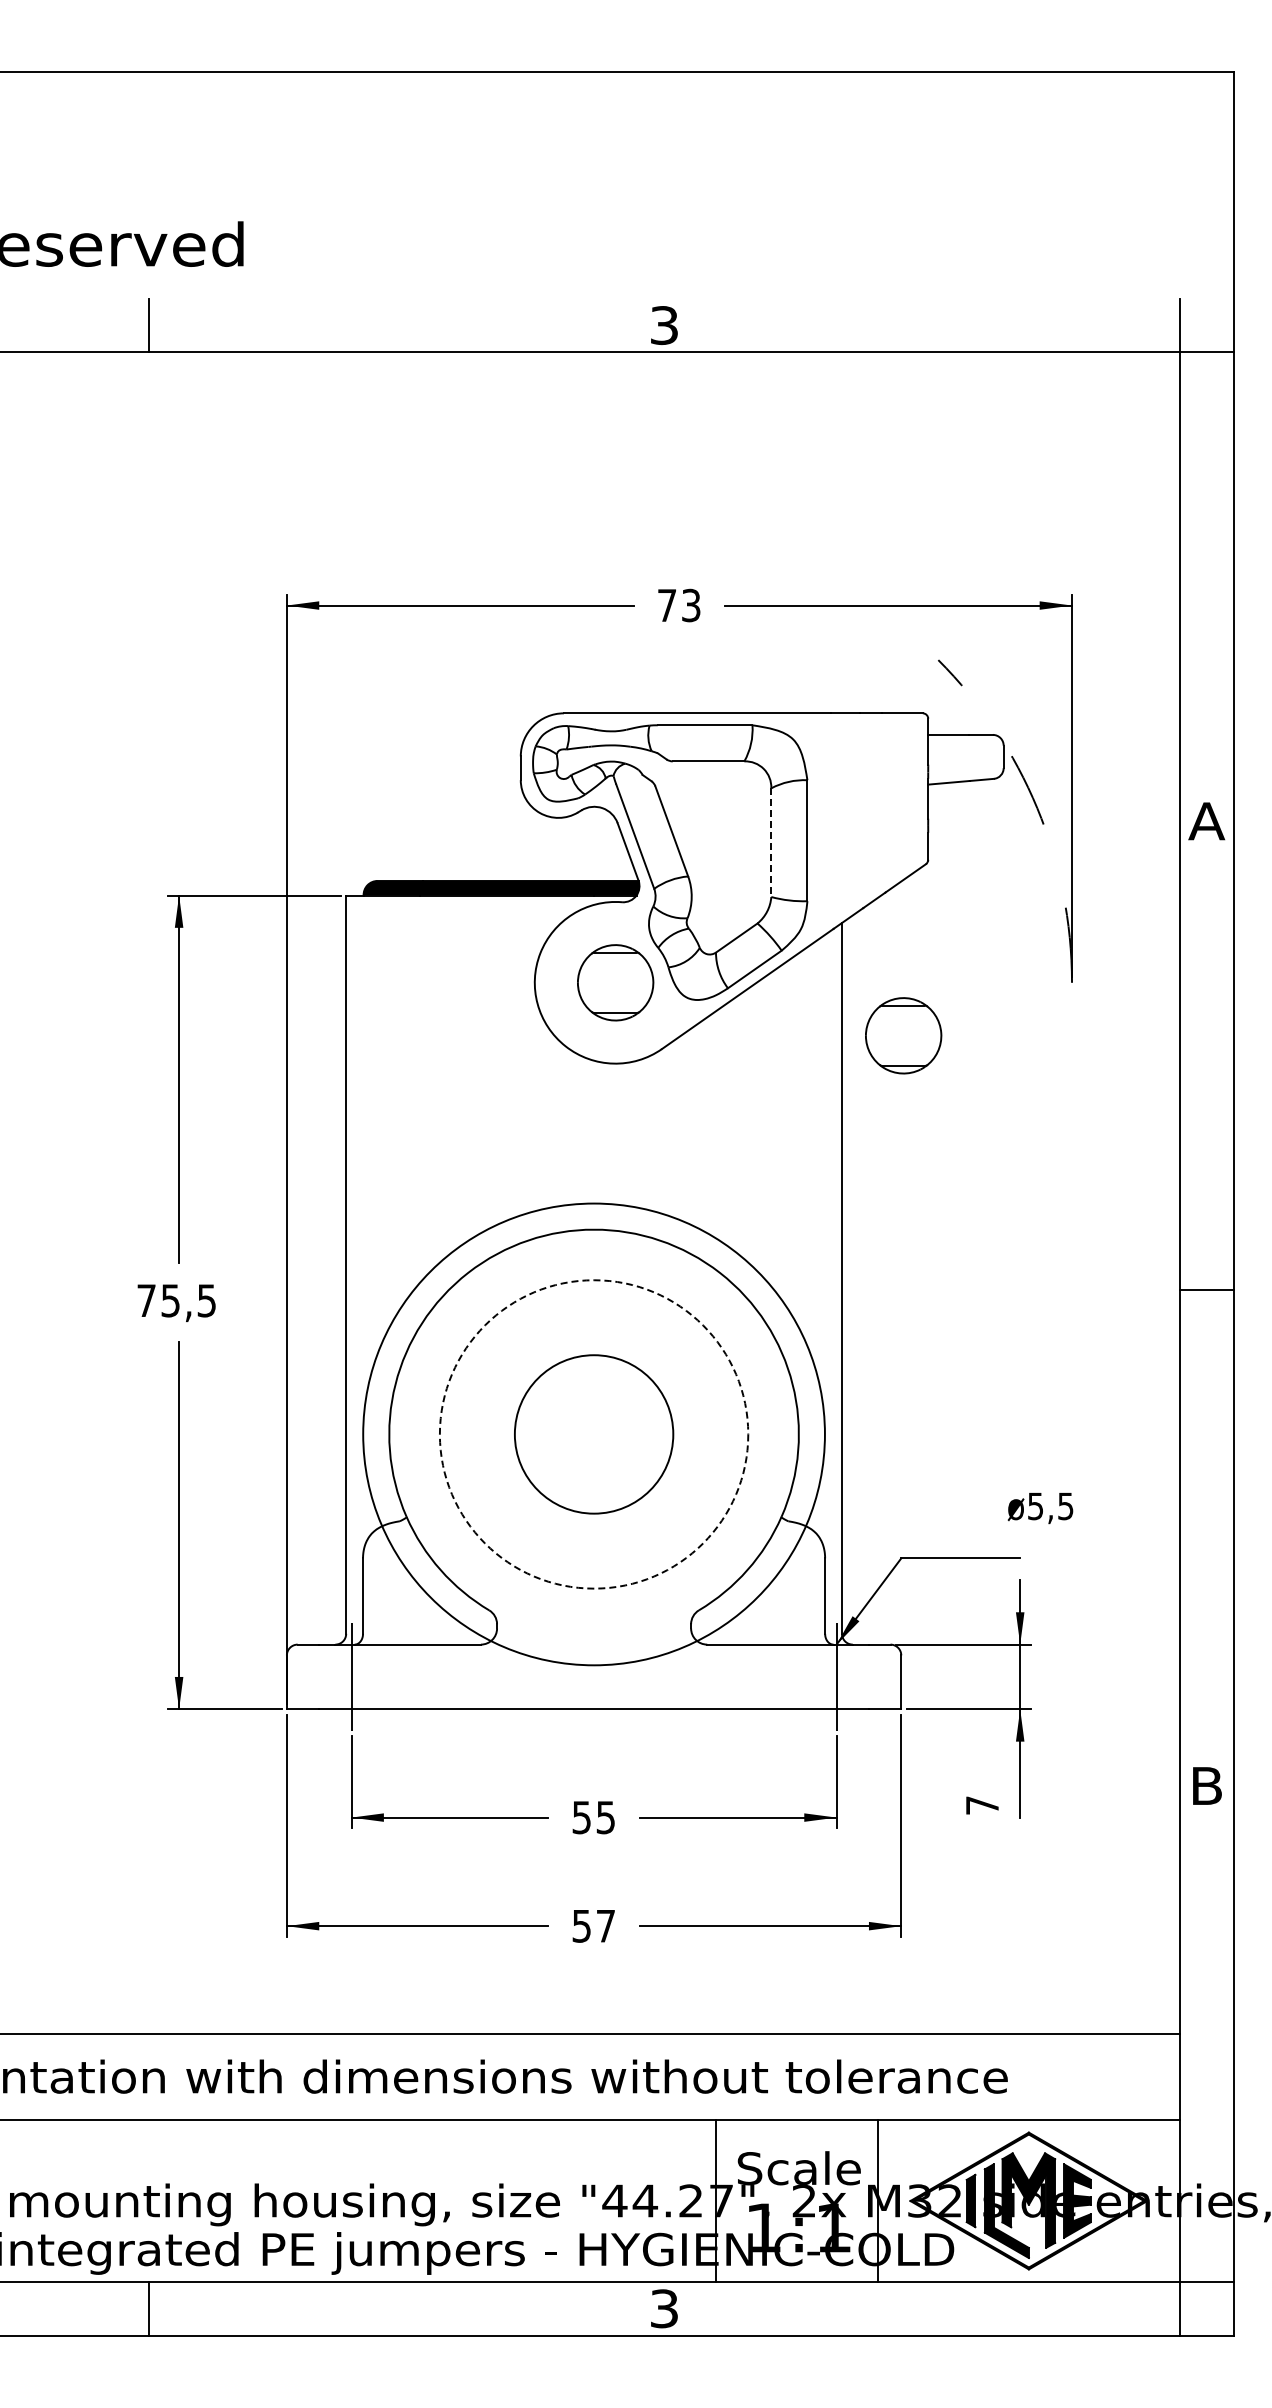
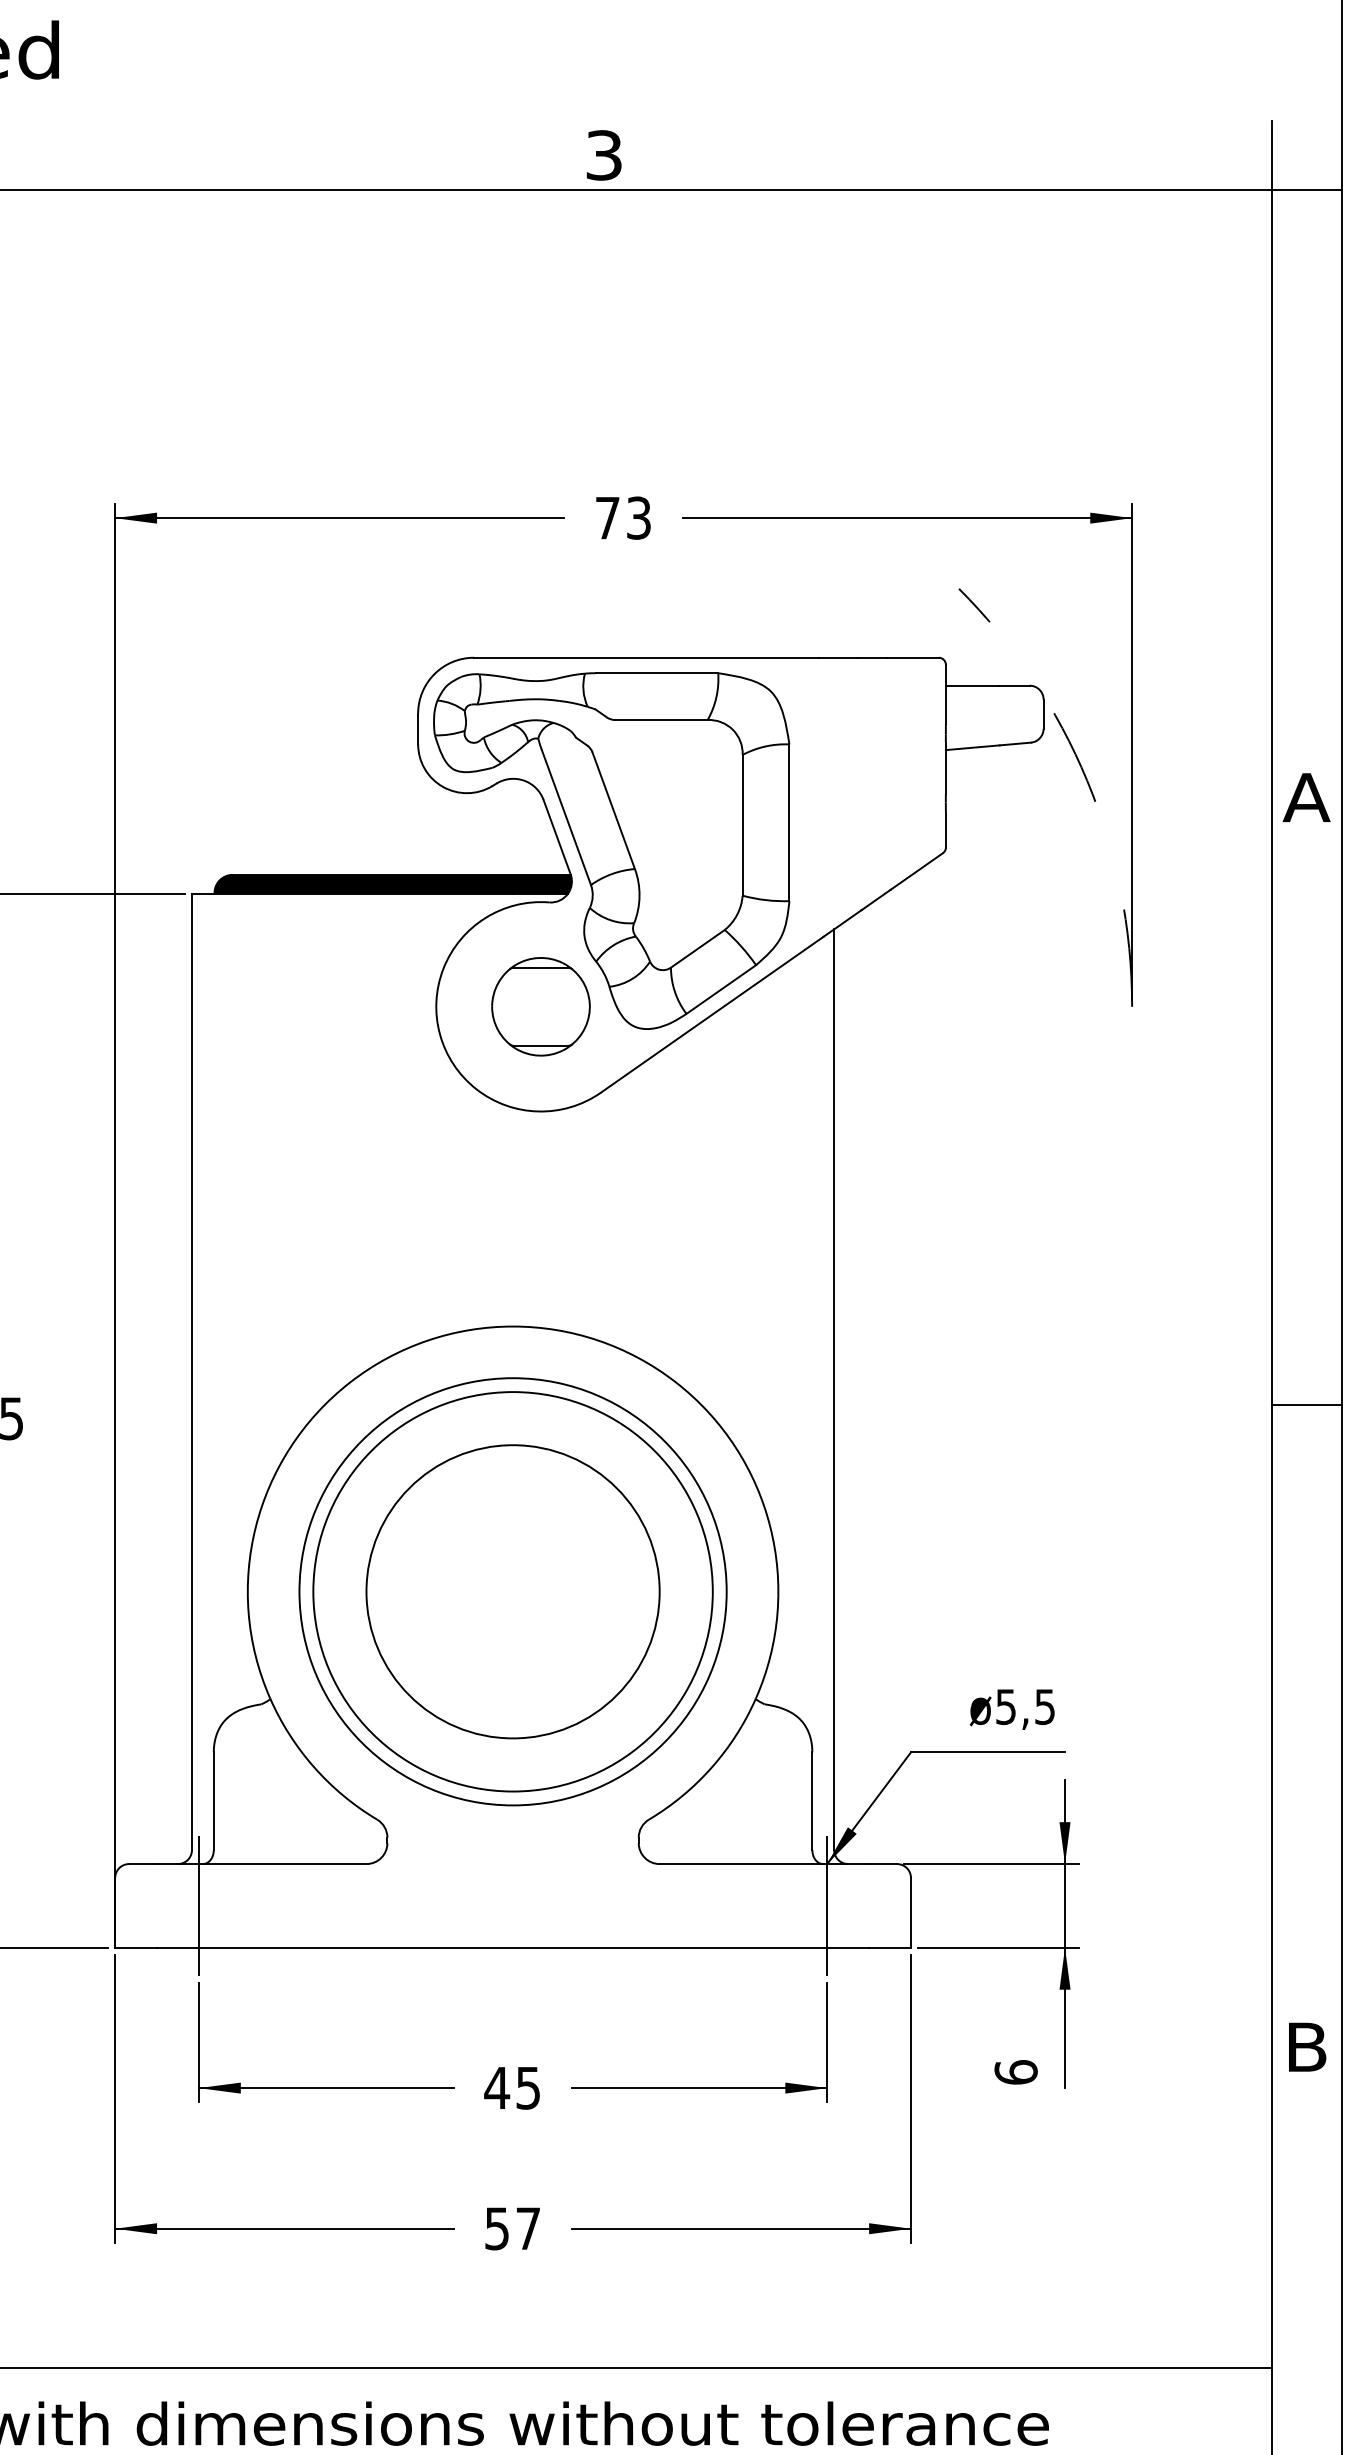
line: (771, 843) -> (742, 826), dashed -> solid
part: (903, 1035) -> (913, 1075), removed
circle: (593, 1434) -> (512, 1591), dashed -> solid
circle: (593, 1434) -> (512, 1591), size x1.43
circle: (594, 1434) -> (513, 1591), size x0.71
text: (1040, 1508) -> (1012, 1709), moved
text: (982, 1804) -> (1016, 2071), 7 -> 6
text: (581, 1817) -> (496, 2087), 55 -> 45

